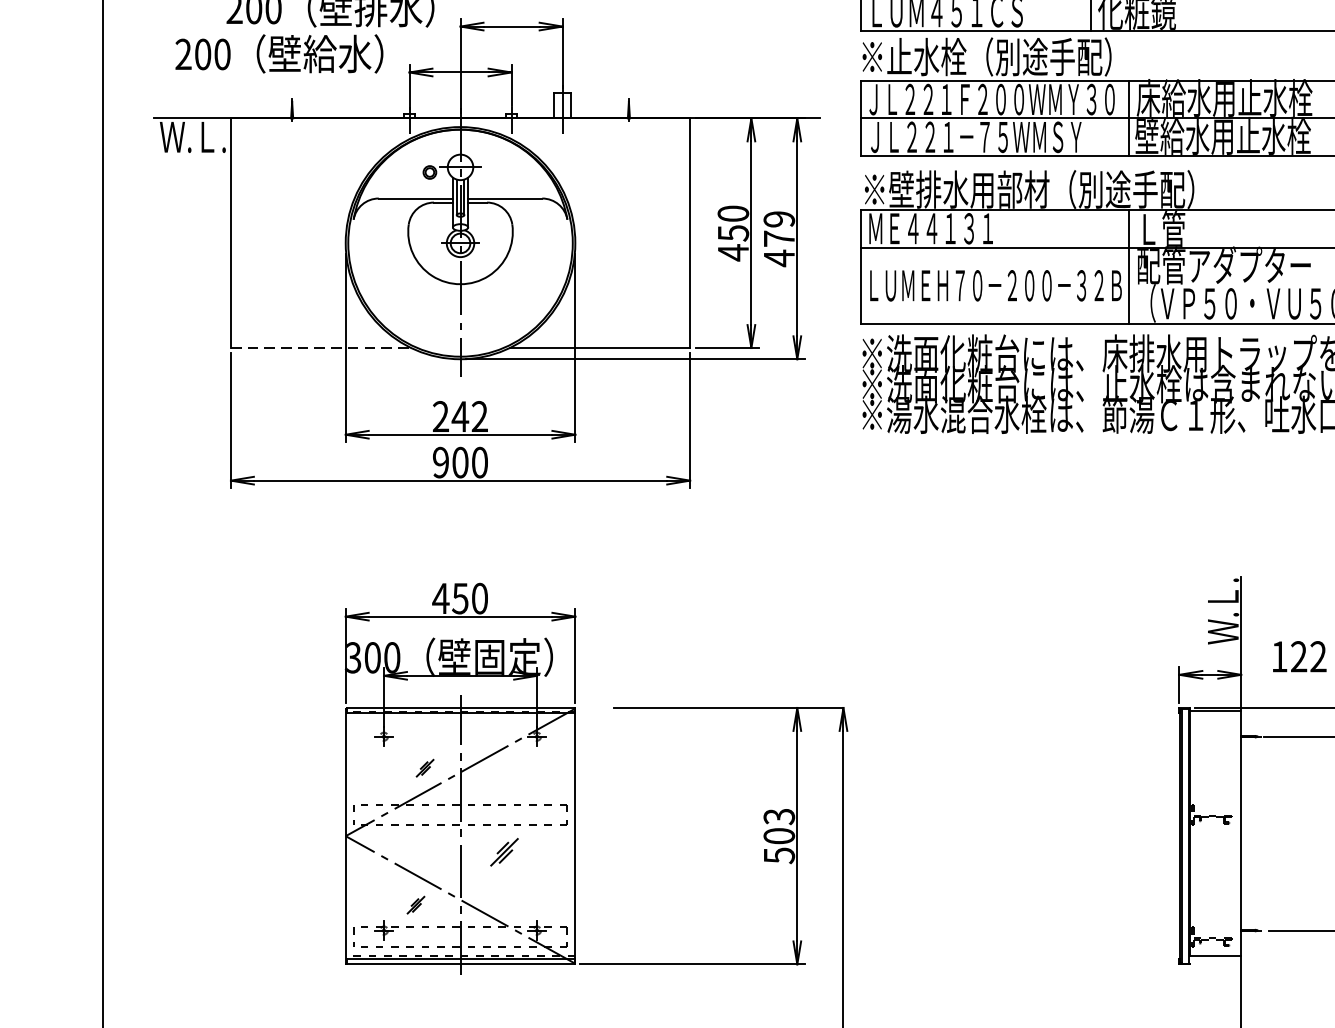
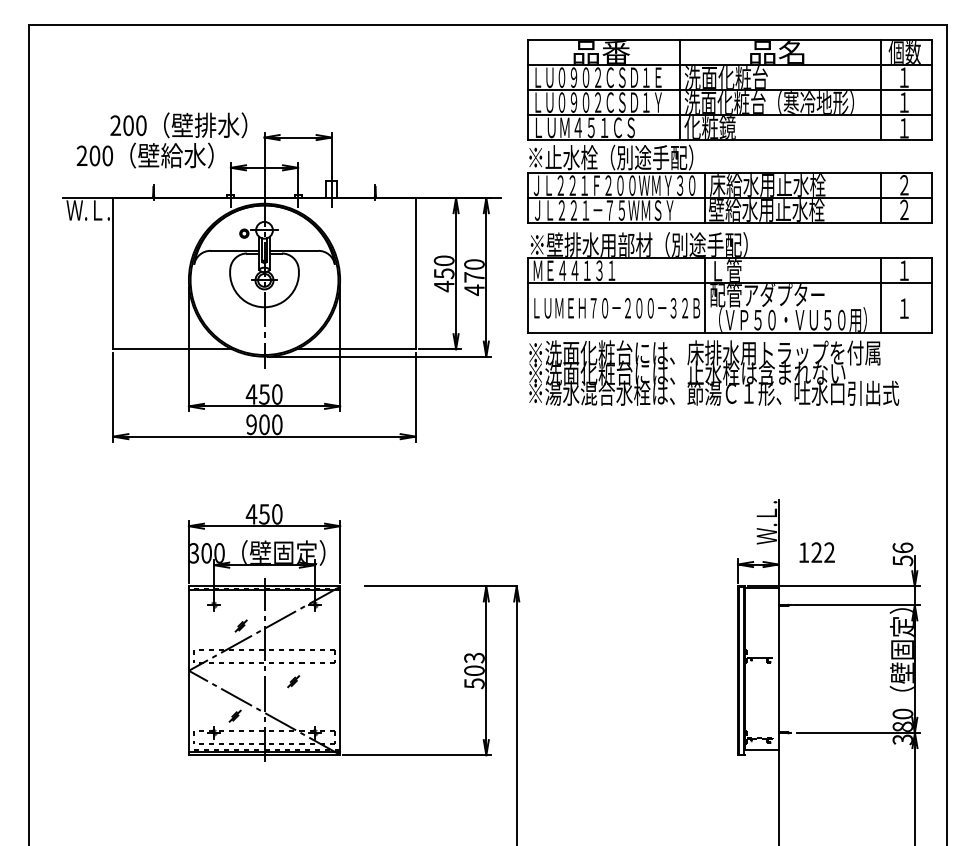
text: (779, 219) -> (474, 264), 479 -> 470
line: (322, 348) -> (173, 349), dashed -> solid
text: (458, 416) -> (263, 394), 242 -> 450
part: (504, 852) -> (293, 681), size x0.62

